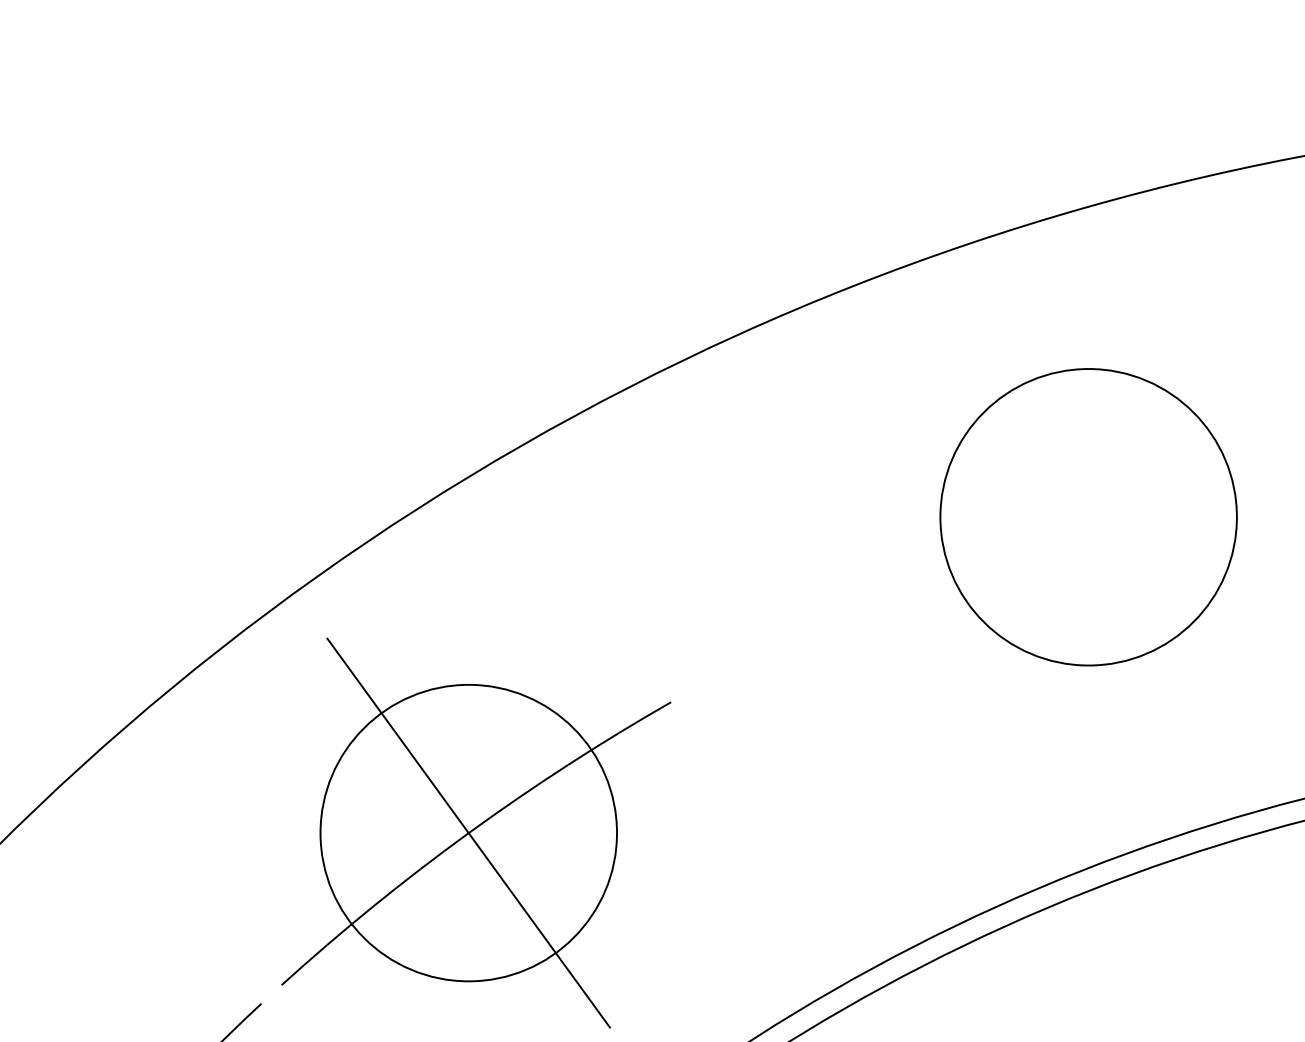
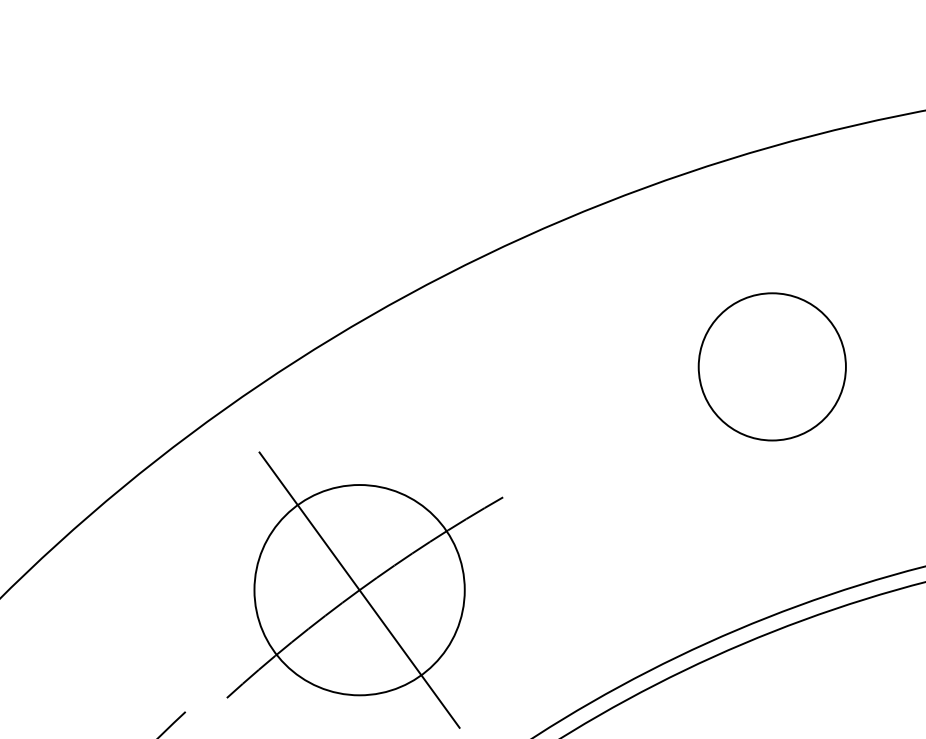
circle: (1088, 517) -> (772, 367), size x0.7
part: (476, 832) -> (365, 589), moved

